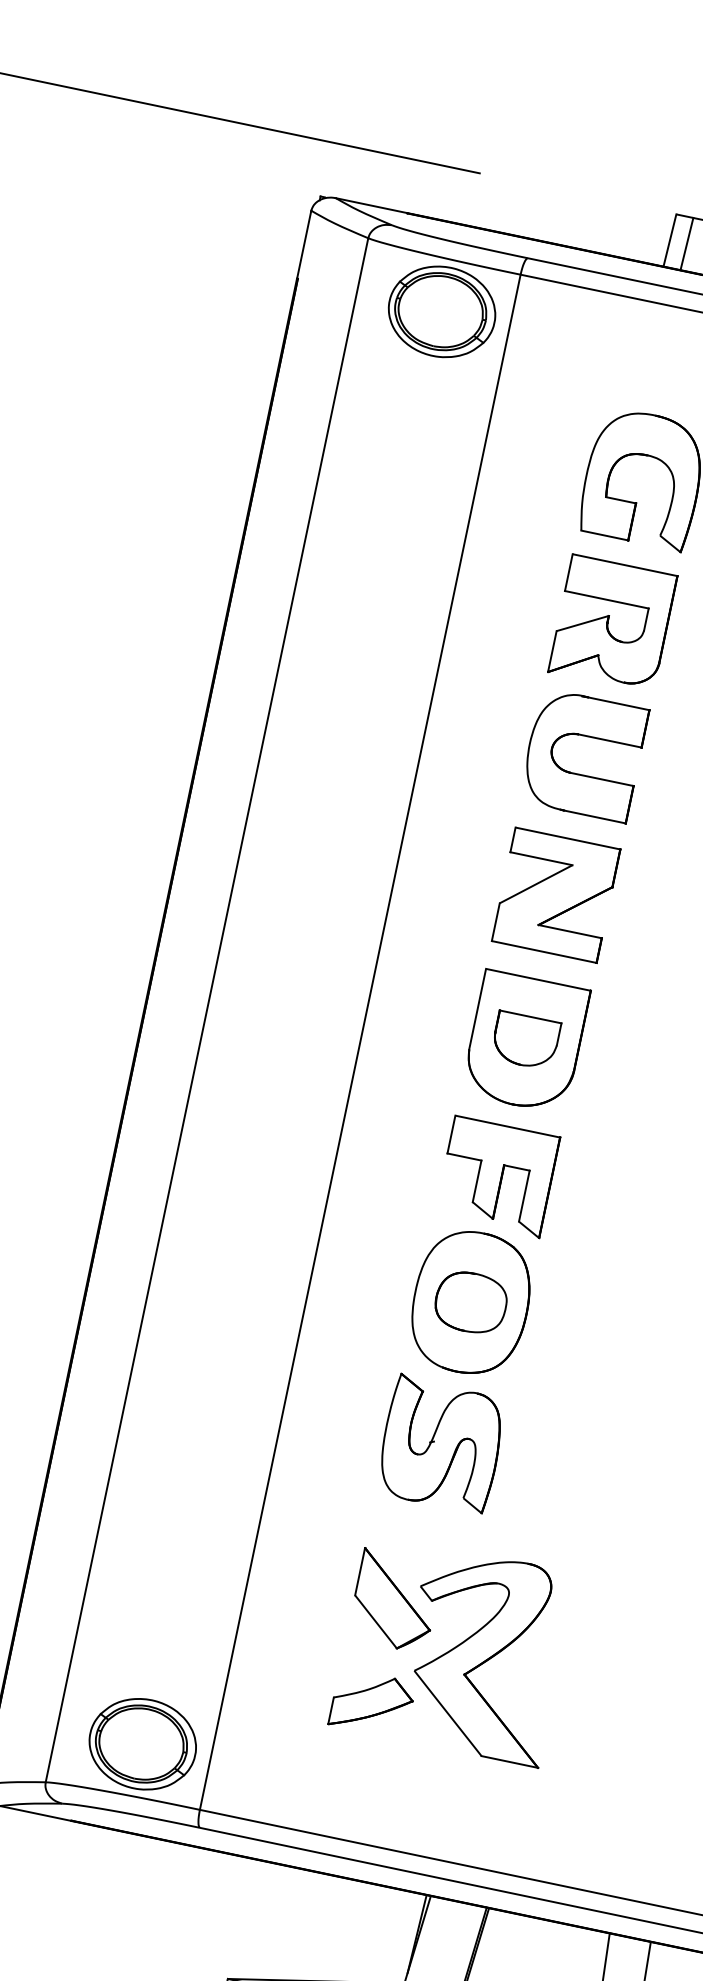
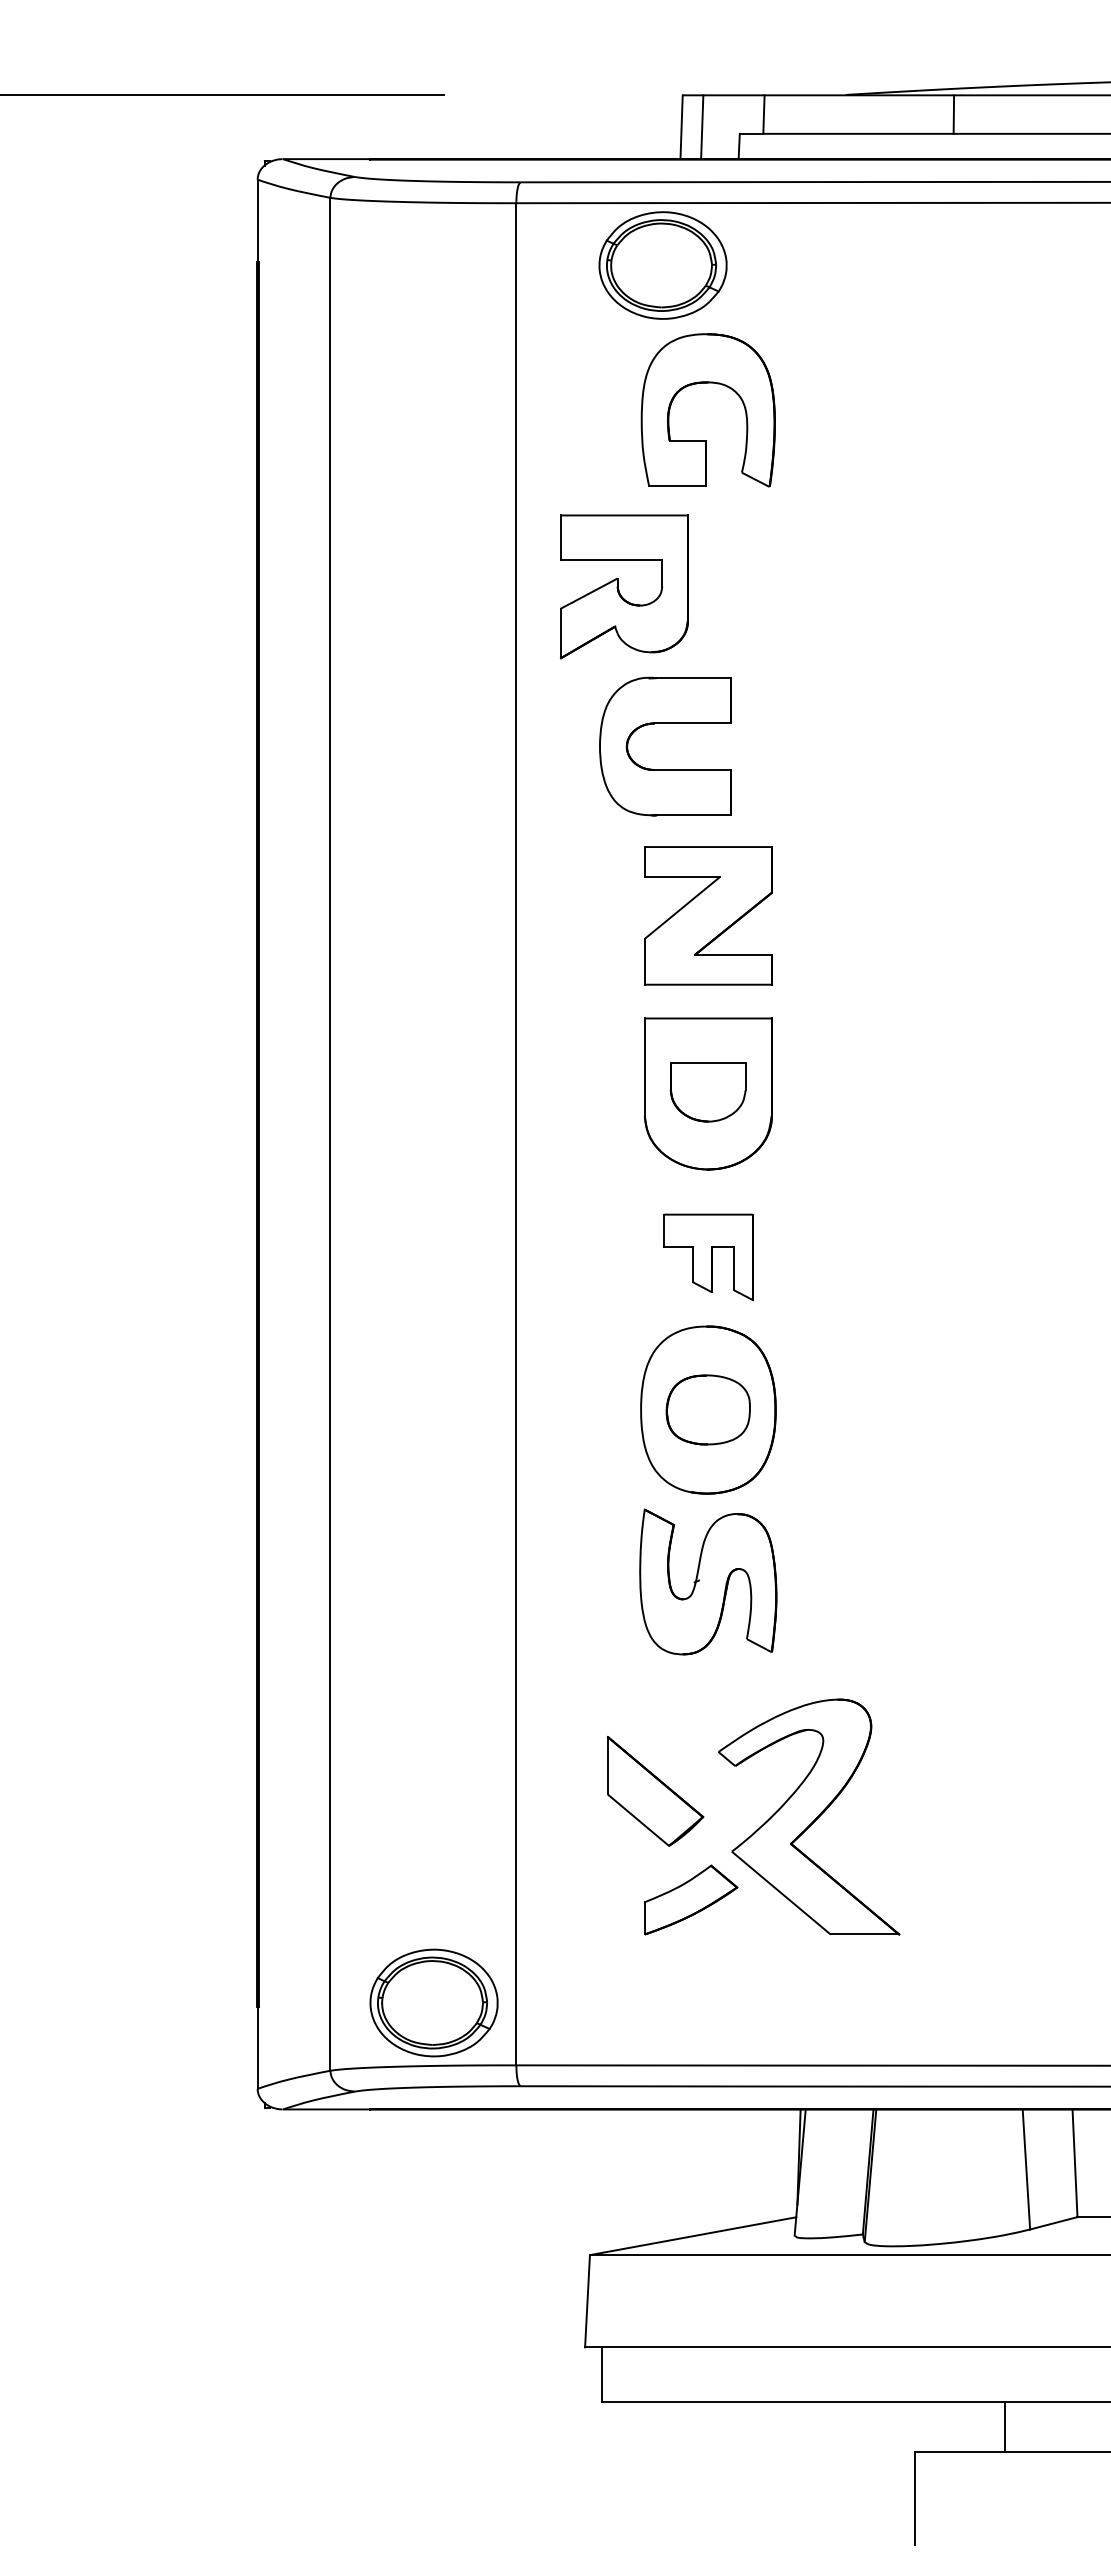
part: (441, 311) -> (662, 265), moved
part: (613, 623) -> (624, 586), moved
part: (587, 736) -> (665, 723), moved
part: (497, 1176) -> (708, 1256), size x0.7
part: (395, 1601) -> (655, 1791), moved

